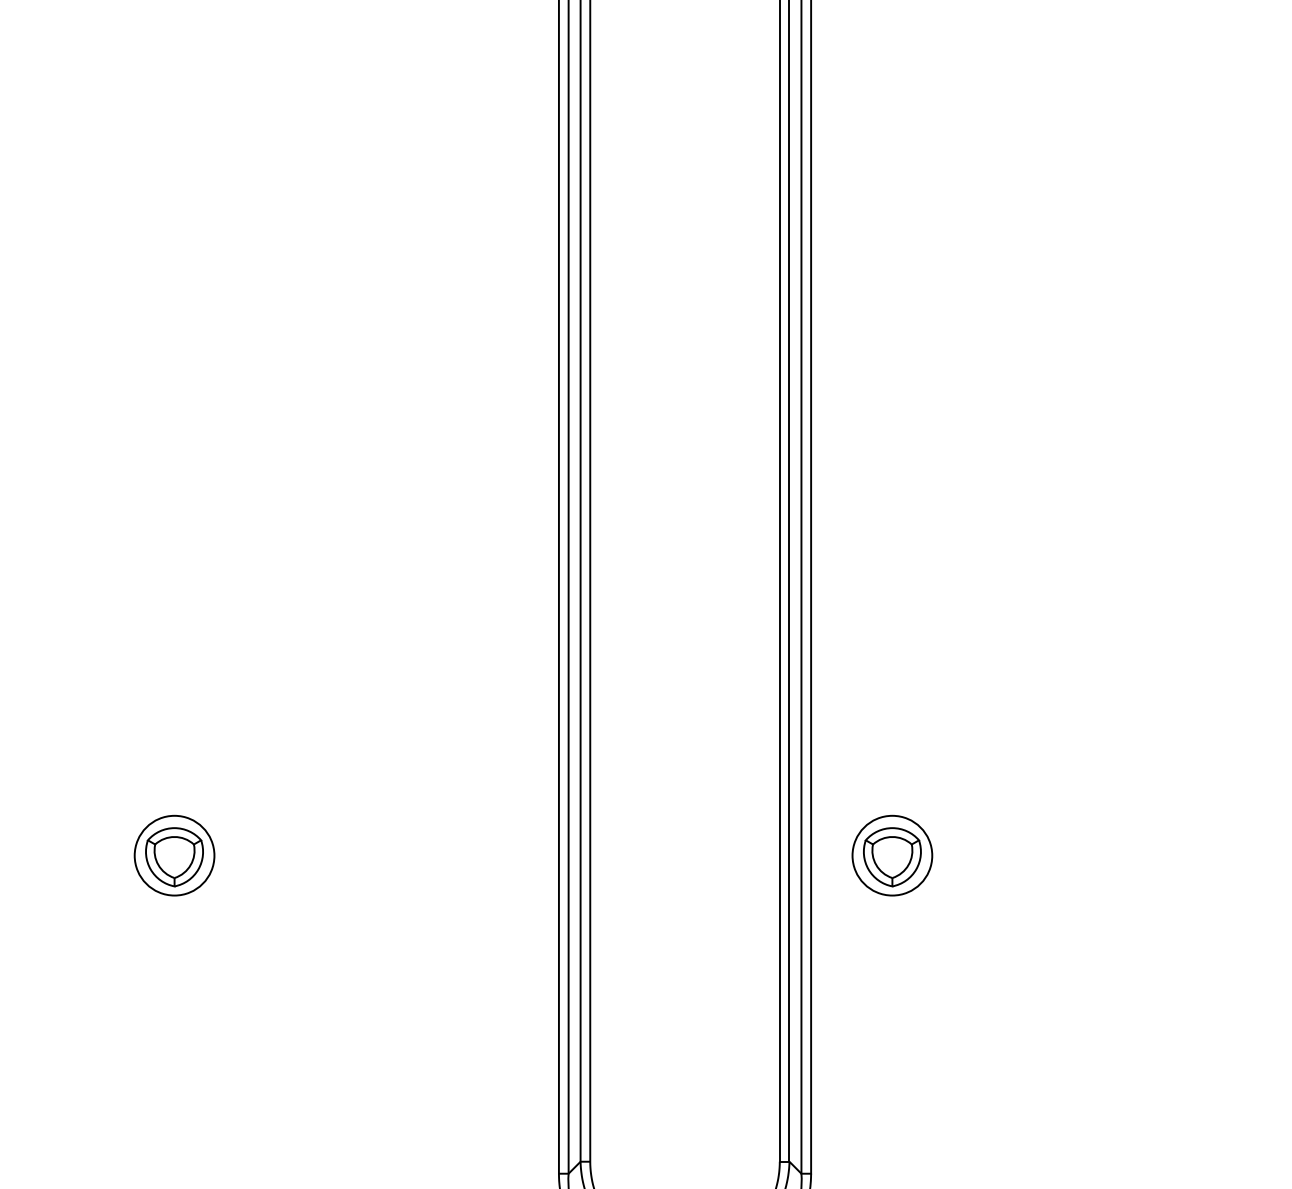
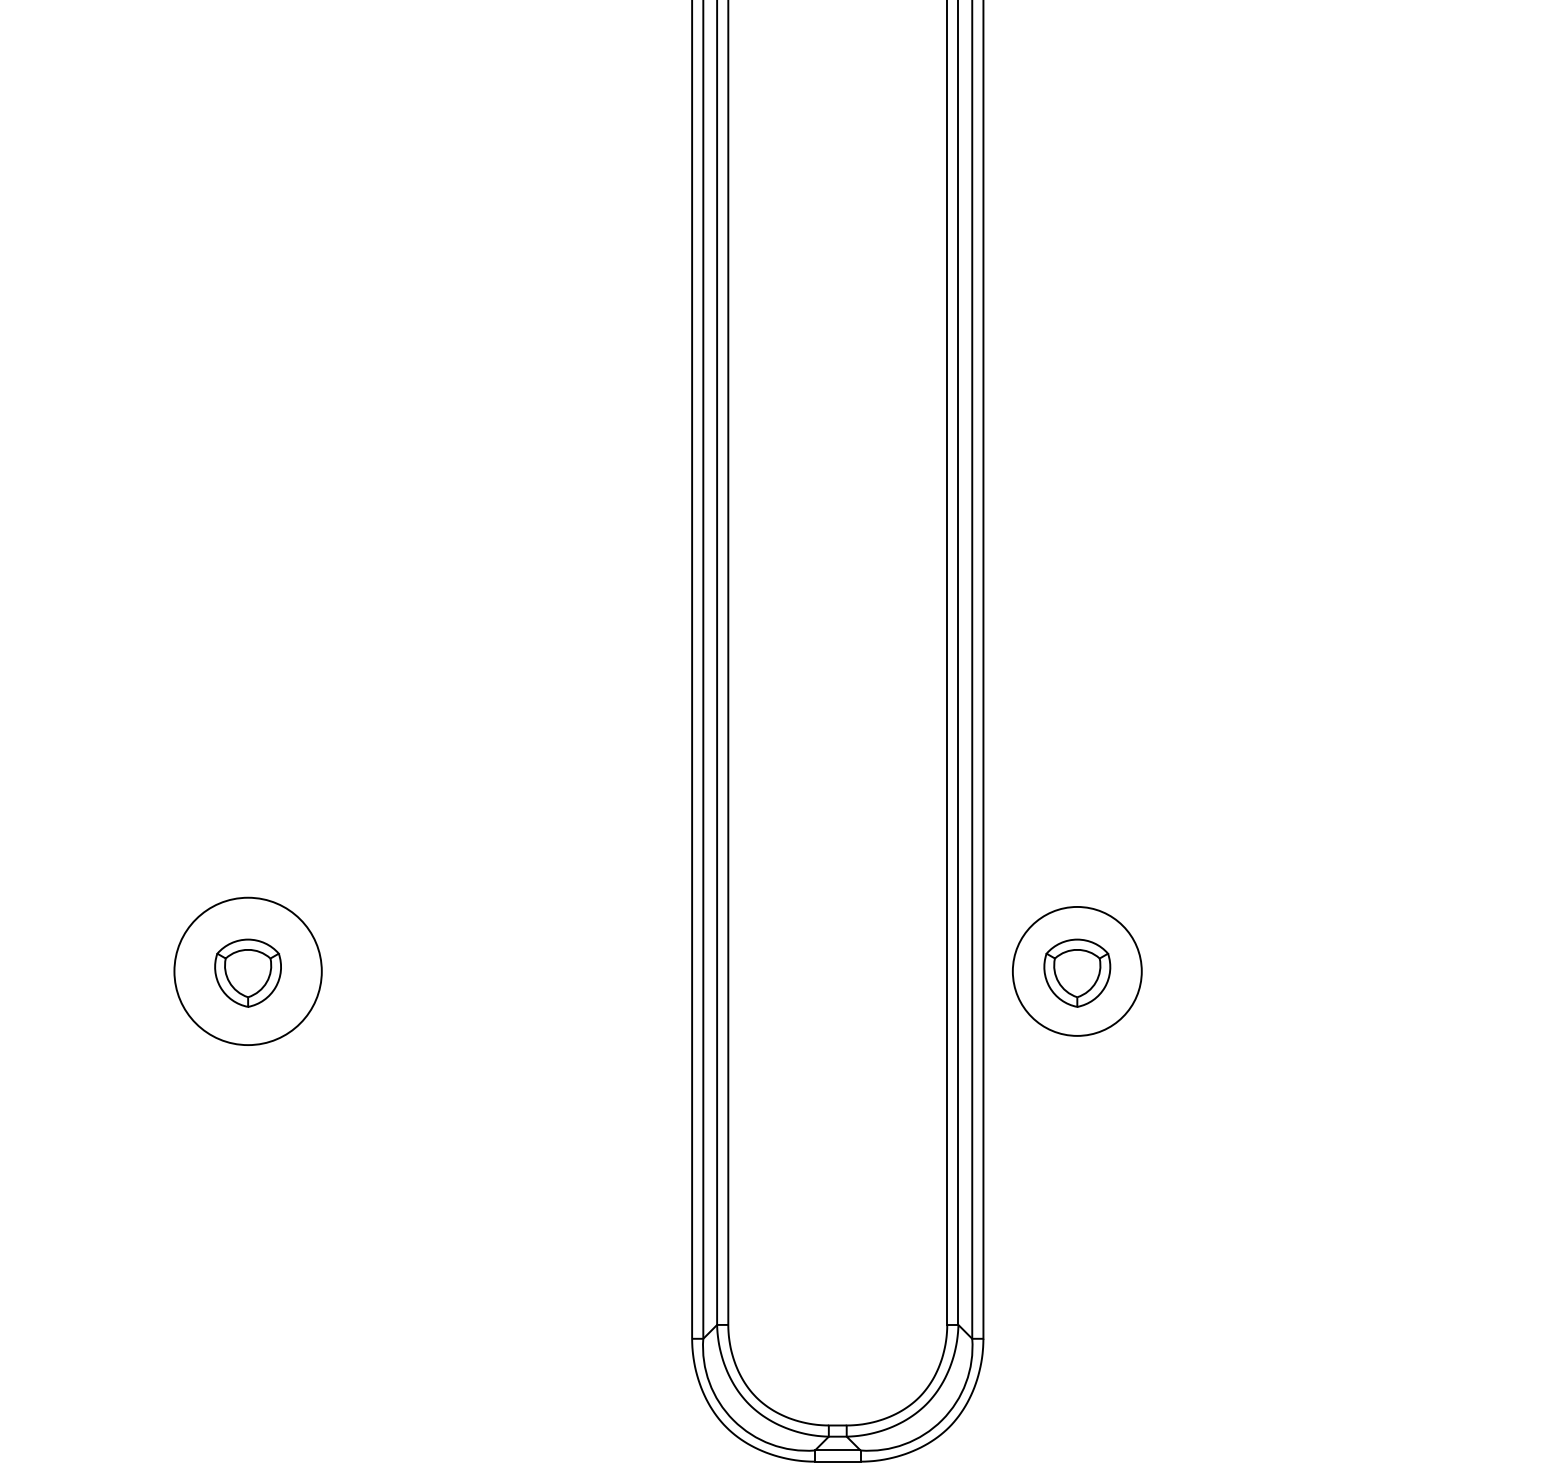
circle: (174, 855) -> (248, 971), size x1.6
circle: (892, 855) -> (1077, 971), size x1.4

